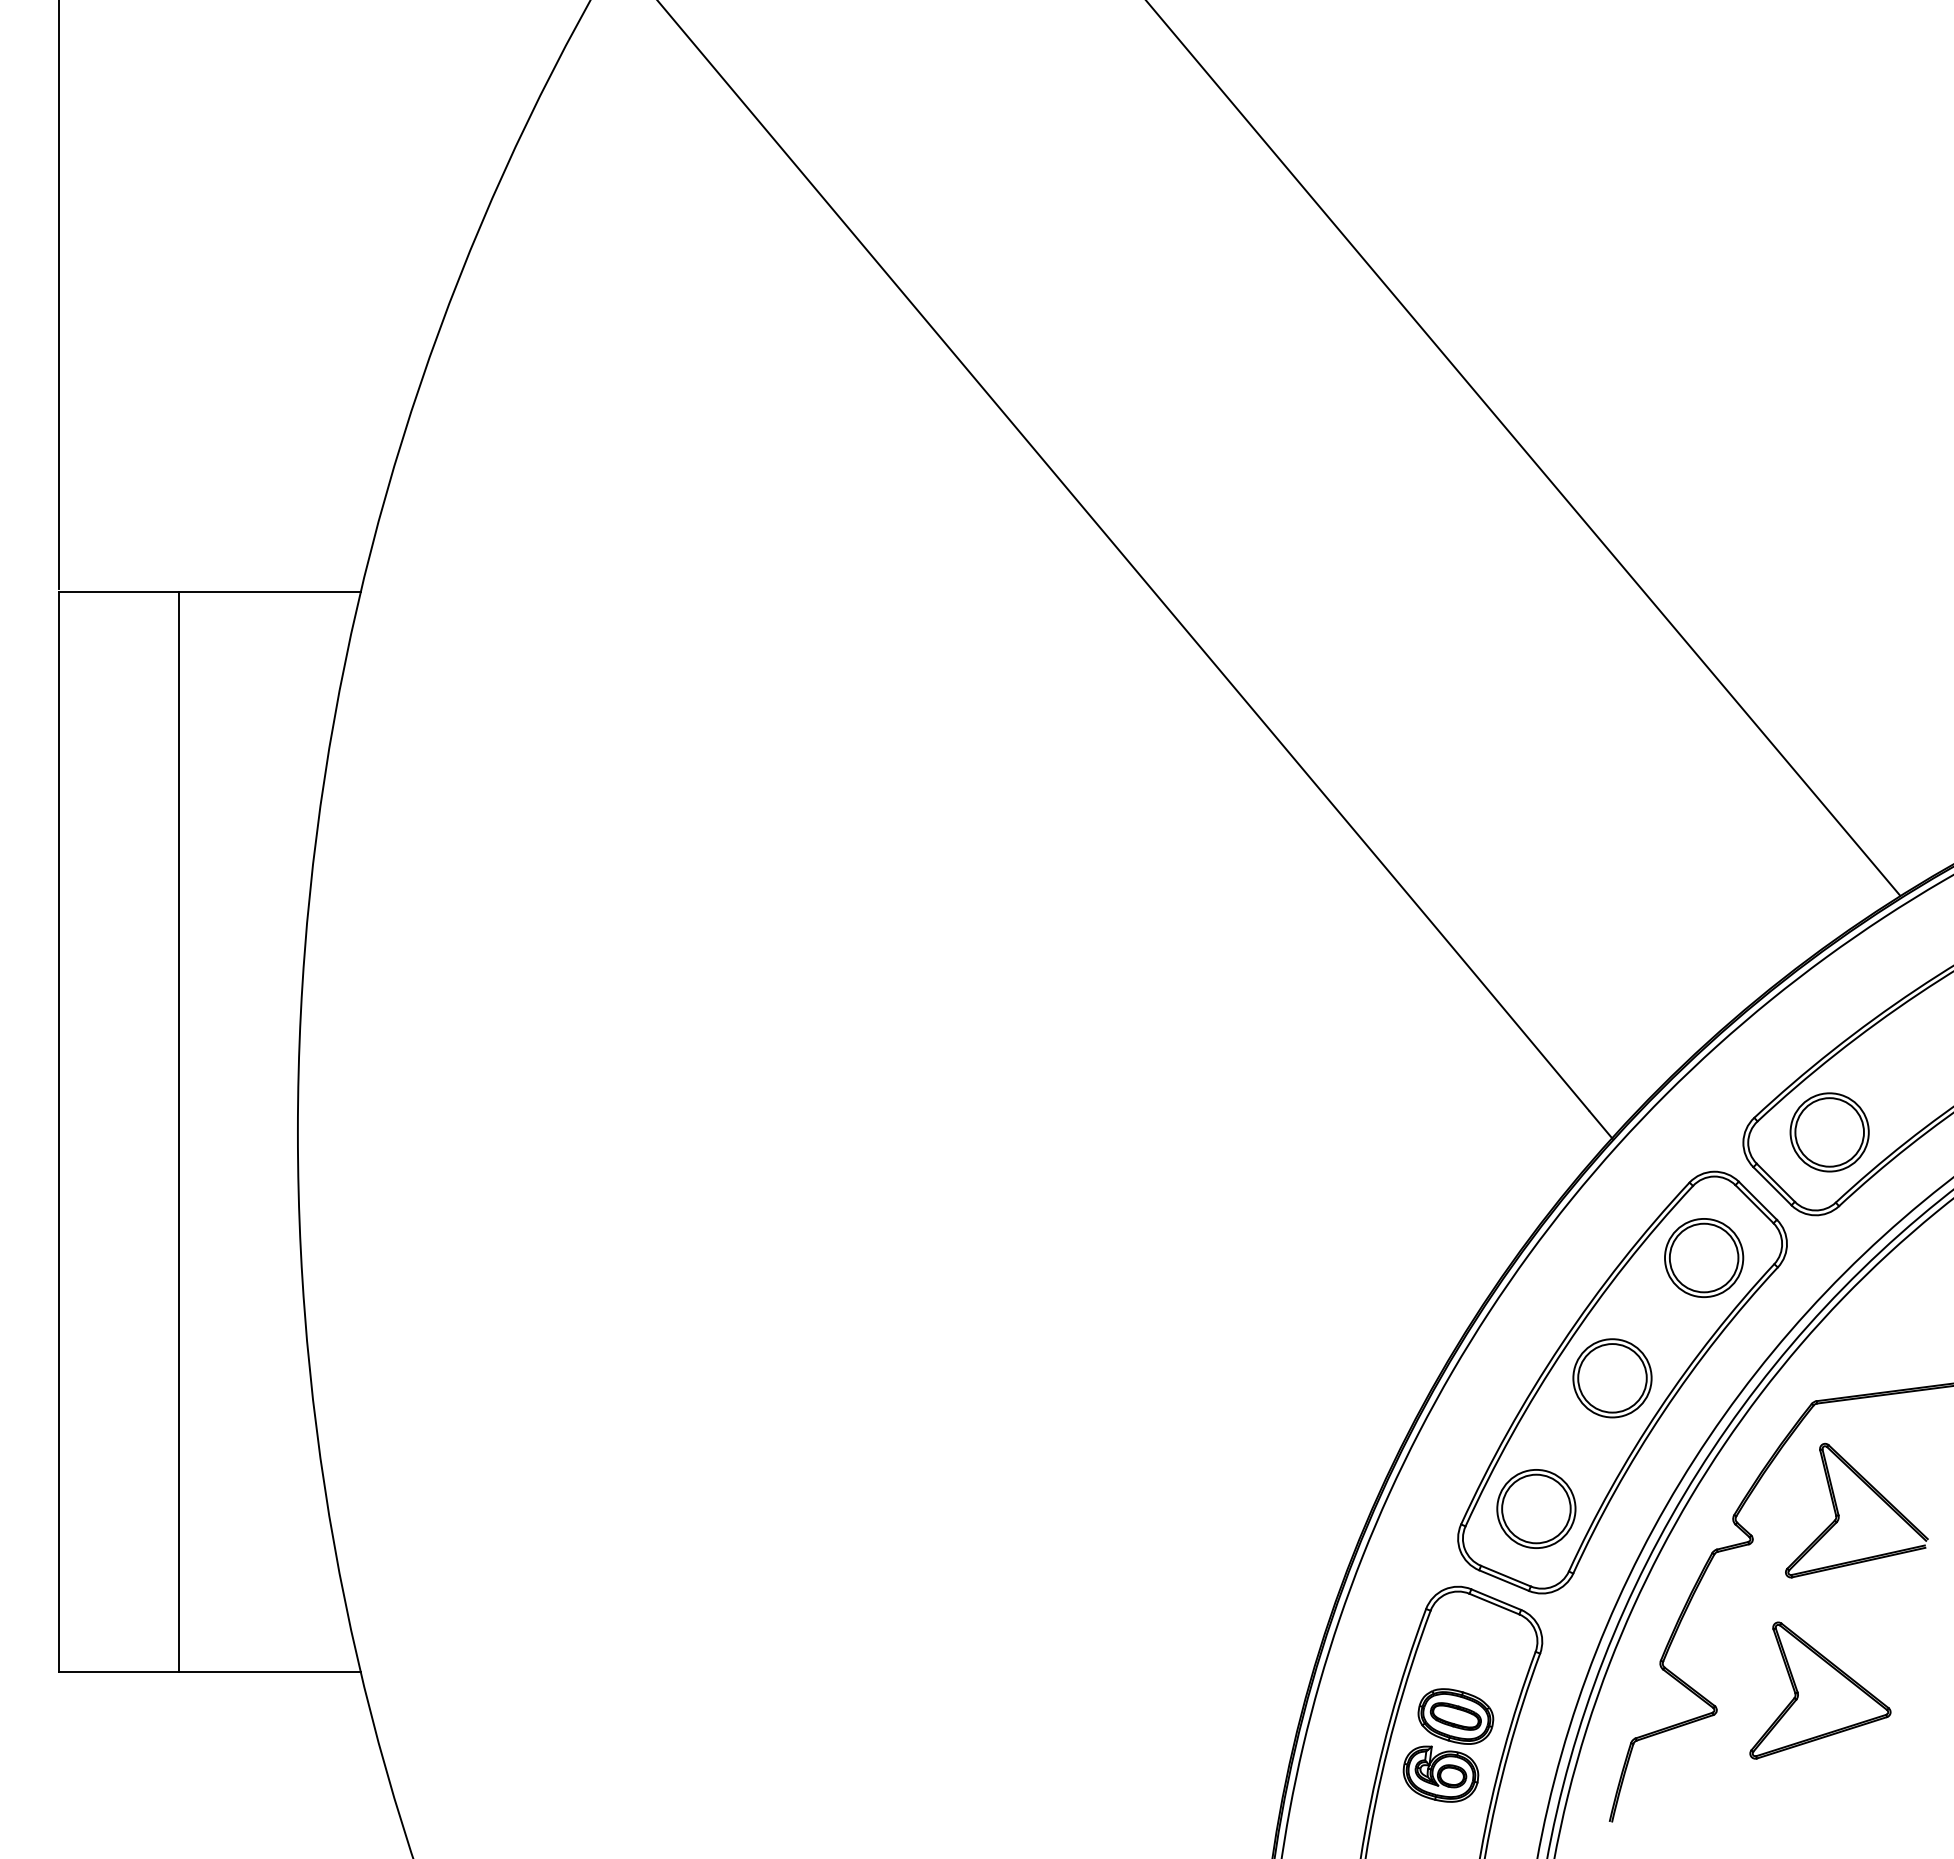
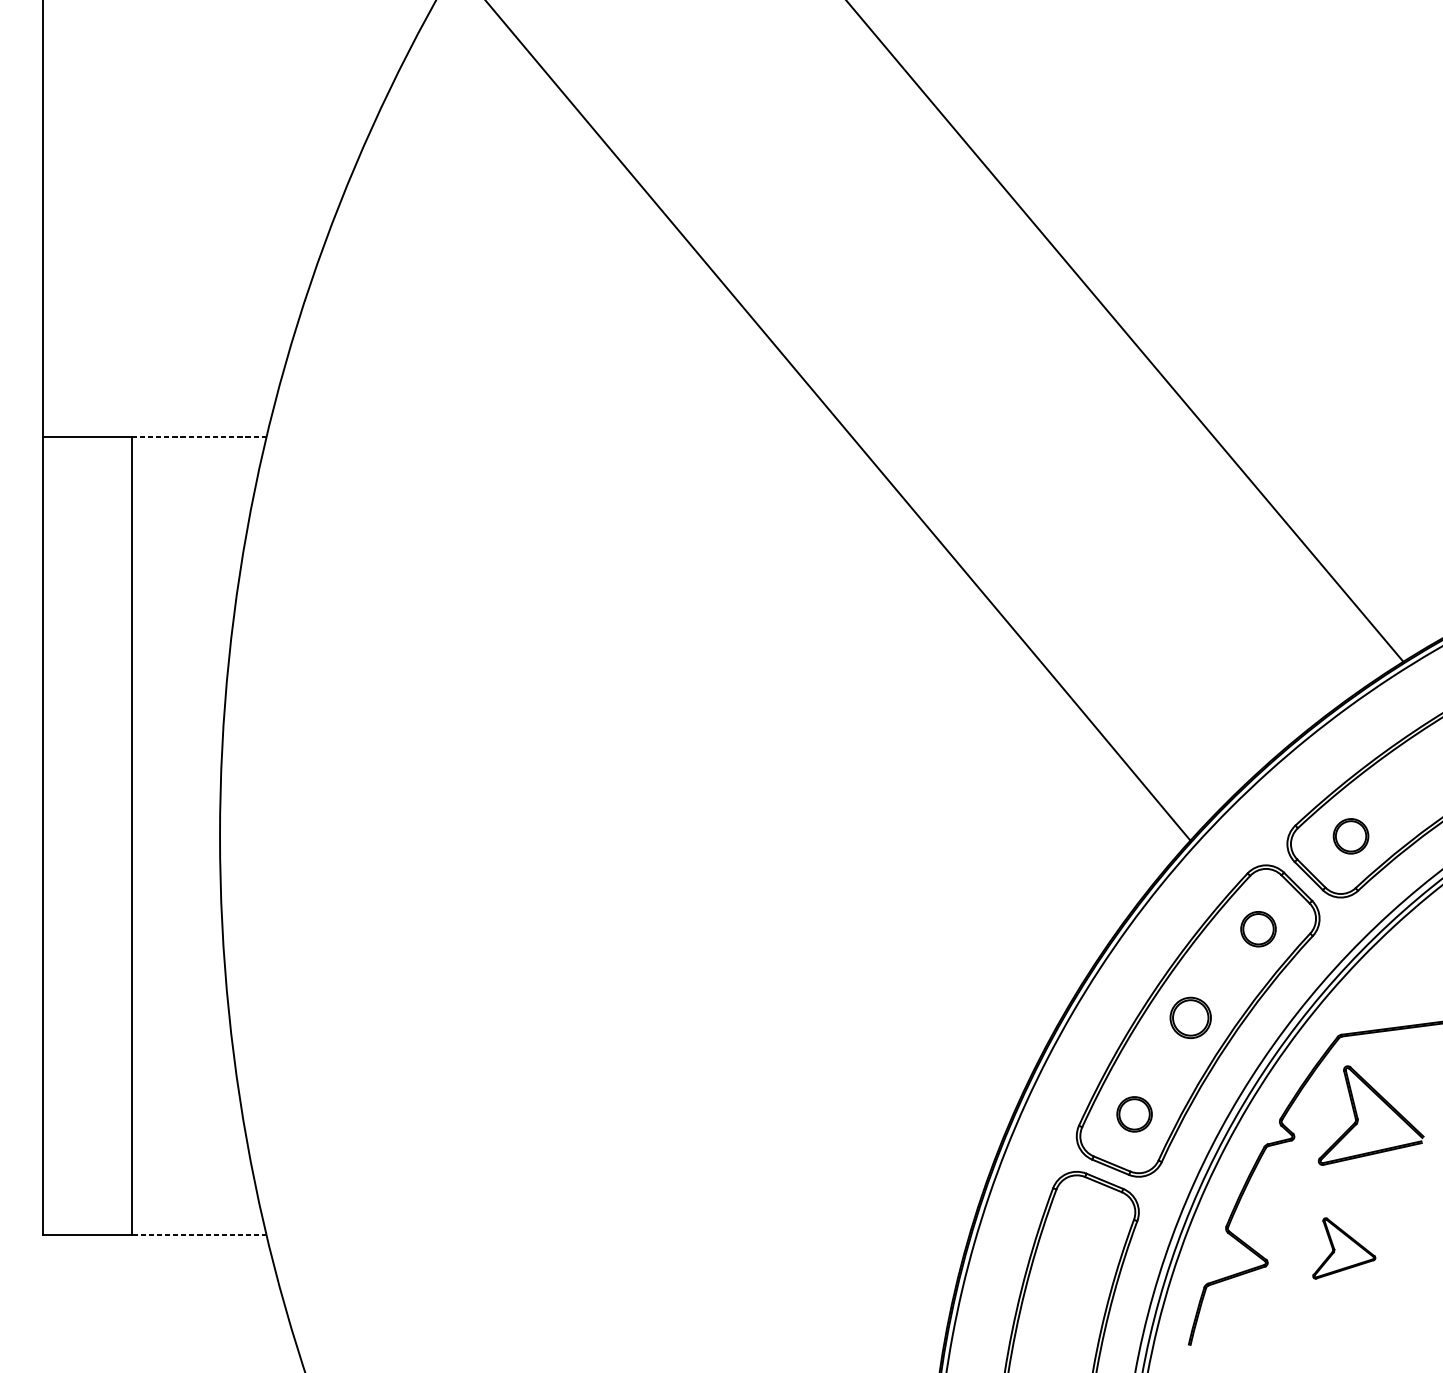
line: (269, 592) -> (199, 437), solid -> dashed
part: (1829, 1132) -> (1350, 836), size x0.6
part: (1704, 1258) -> (1258, 929), size x0.6
part: (1612, 1378) -> (1190, 1018), size x0.7
part: (1536, 1508) -> (1134, 1114), size x0.6
line: (270, 1672) -> (199, 1235), solid -> dashed
part: (1820, 1690) -> (1344, 1248), size x0.6
part: (1448, 1745) -> (1069, 1289), removed

